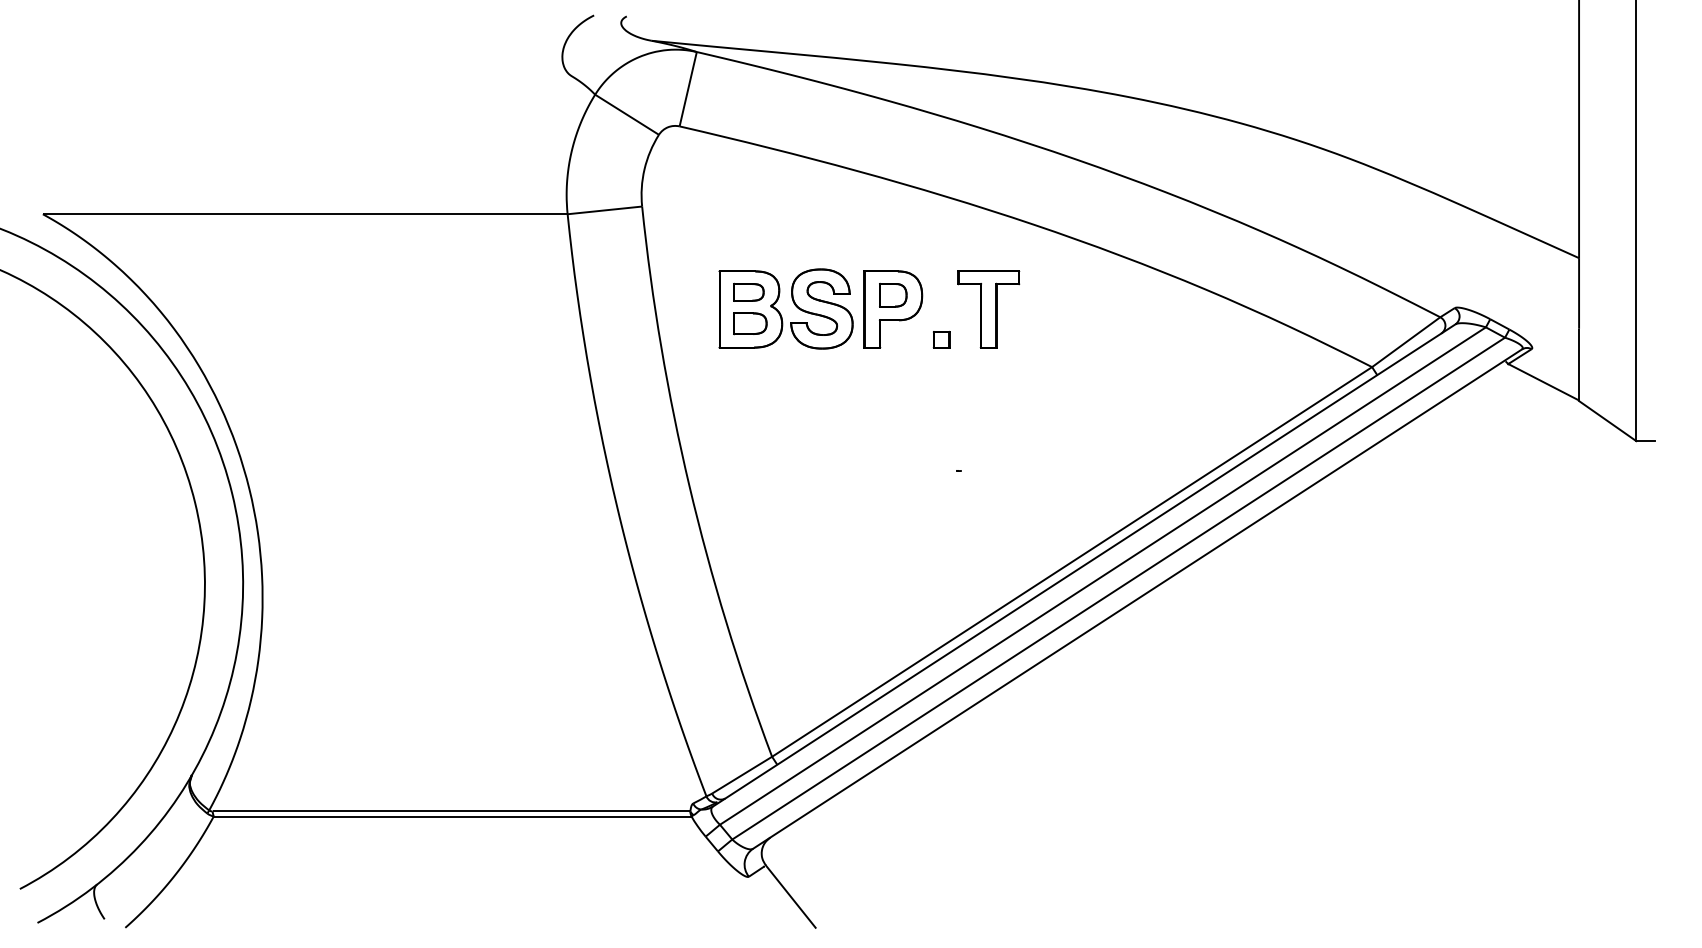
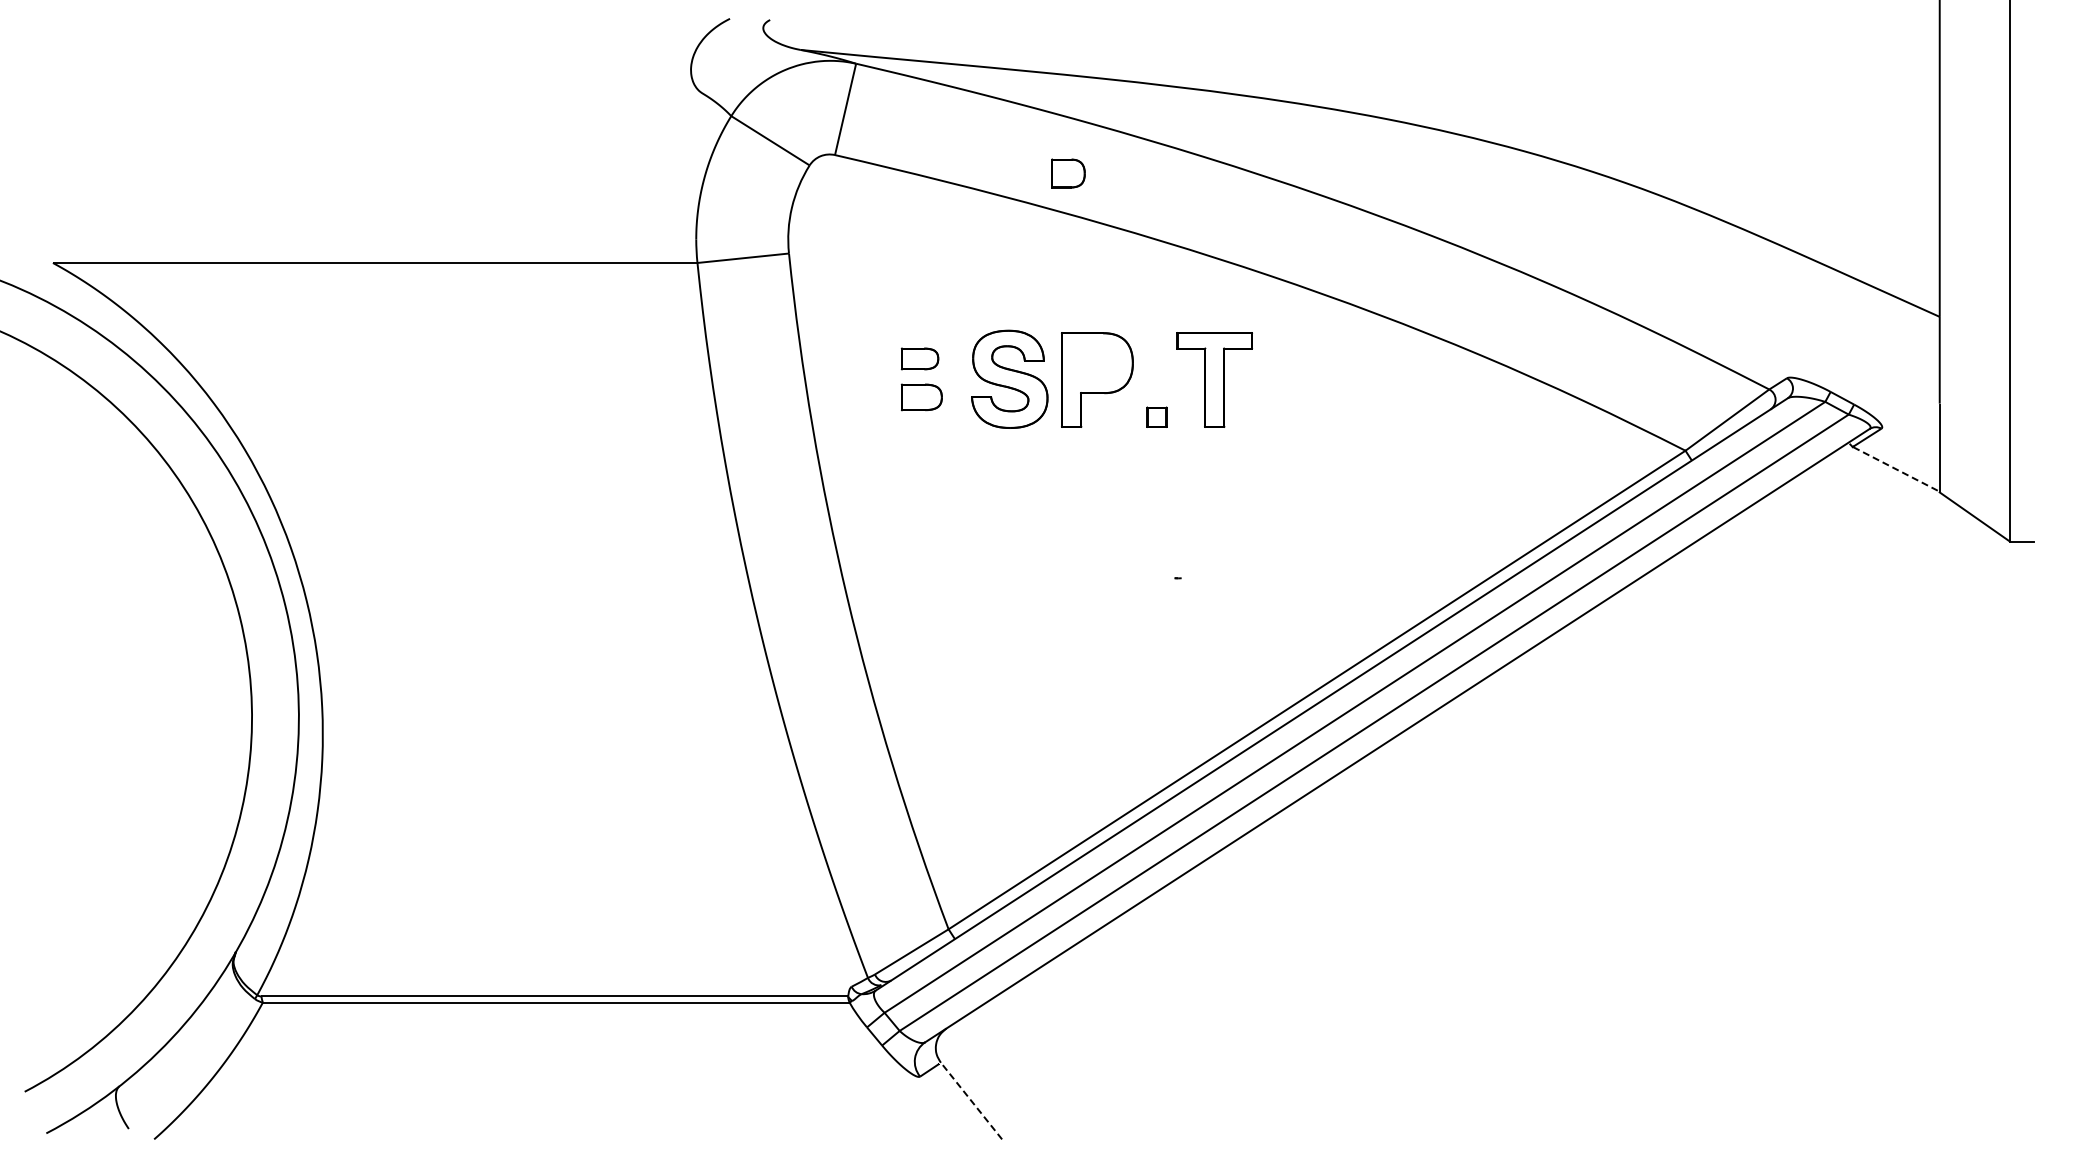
part: (893, 295) -> (1068, 173), moved
part: (750, 309) -> (922, 379), removed
line: (1543, 382) -> (1896, 469), solid -> dashed
line: (790, 896) -> (971, 1100), solid -> dashed

